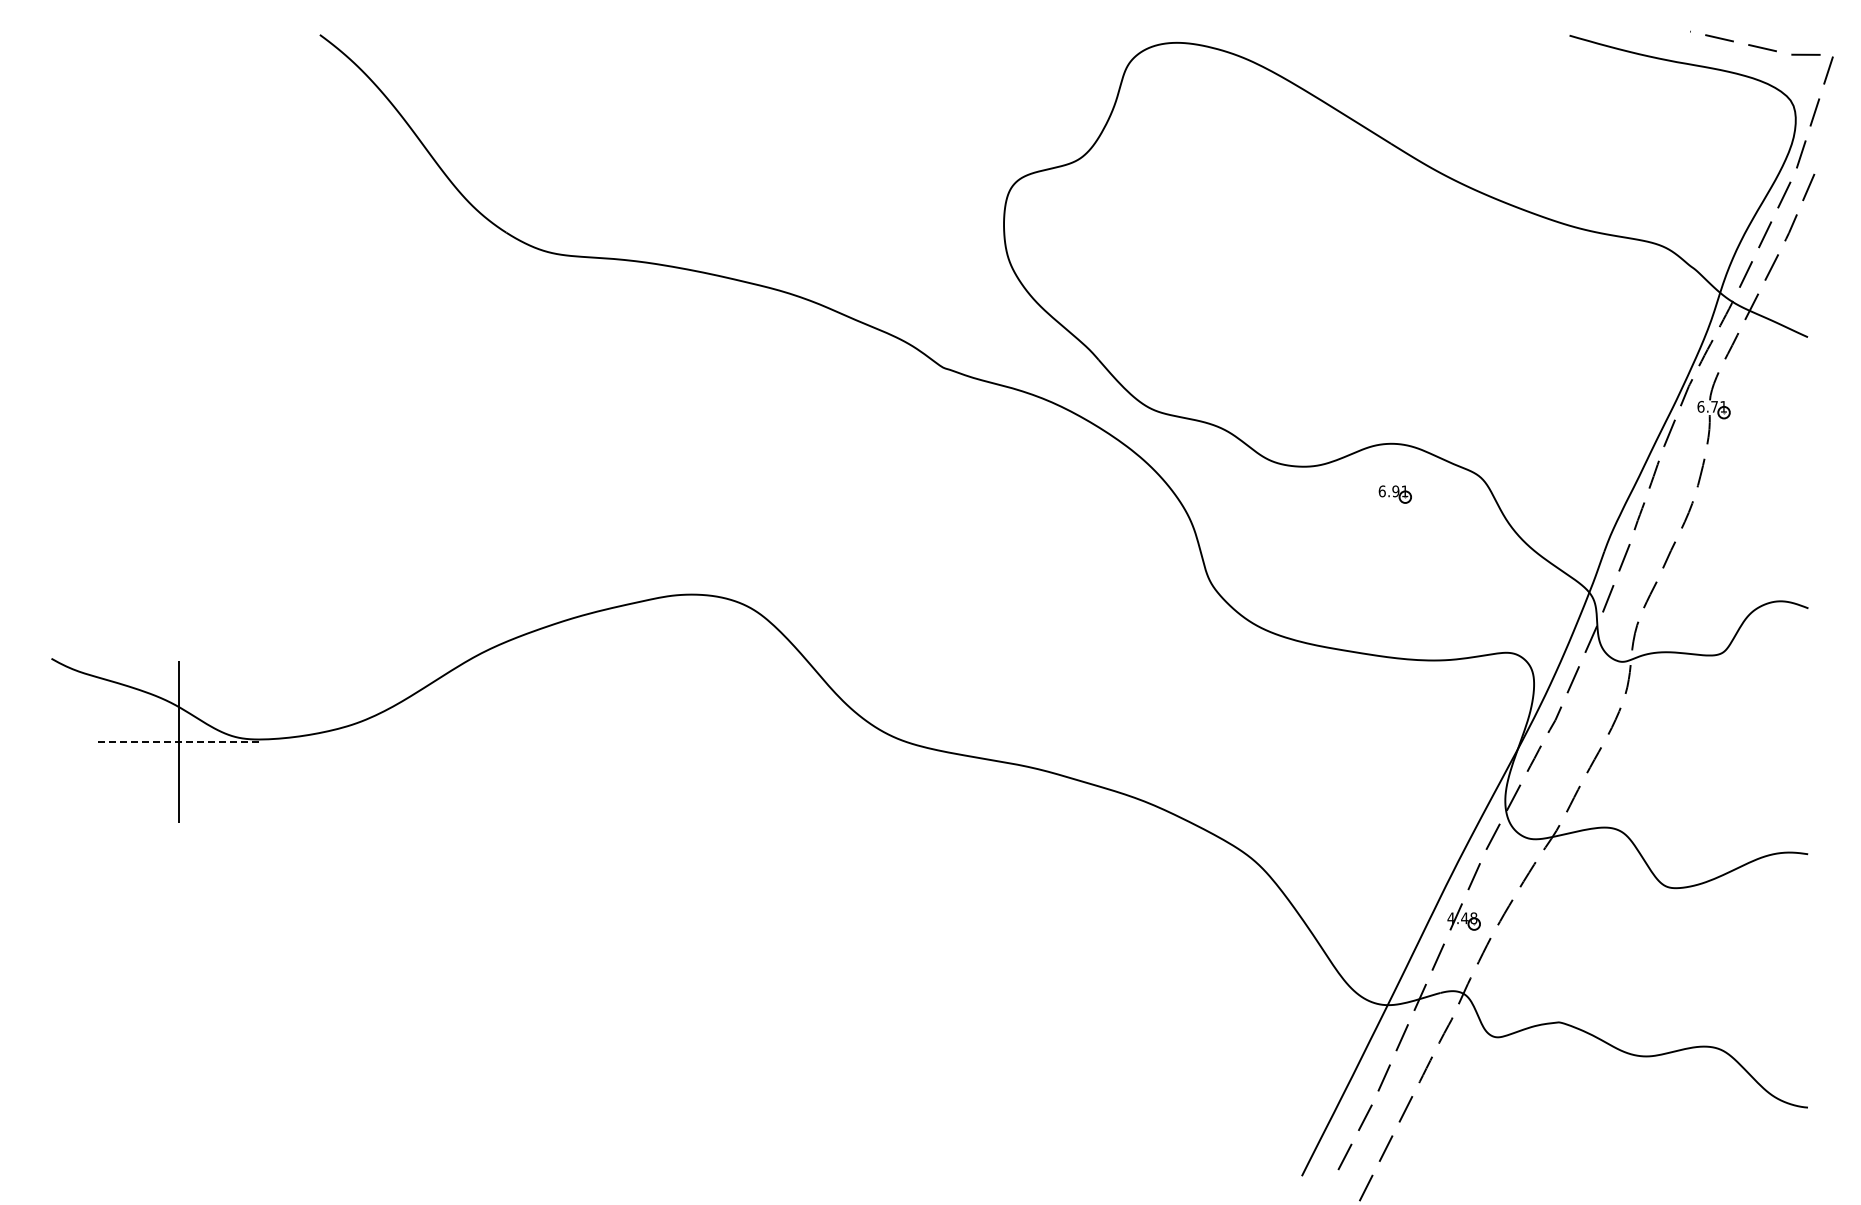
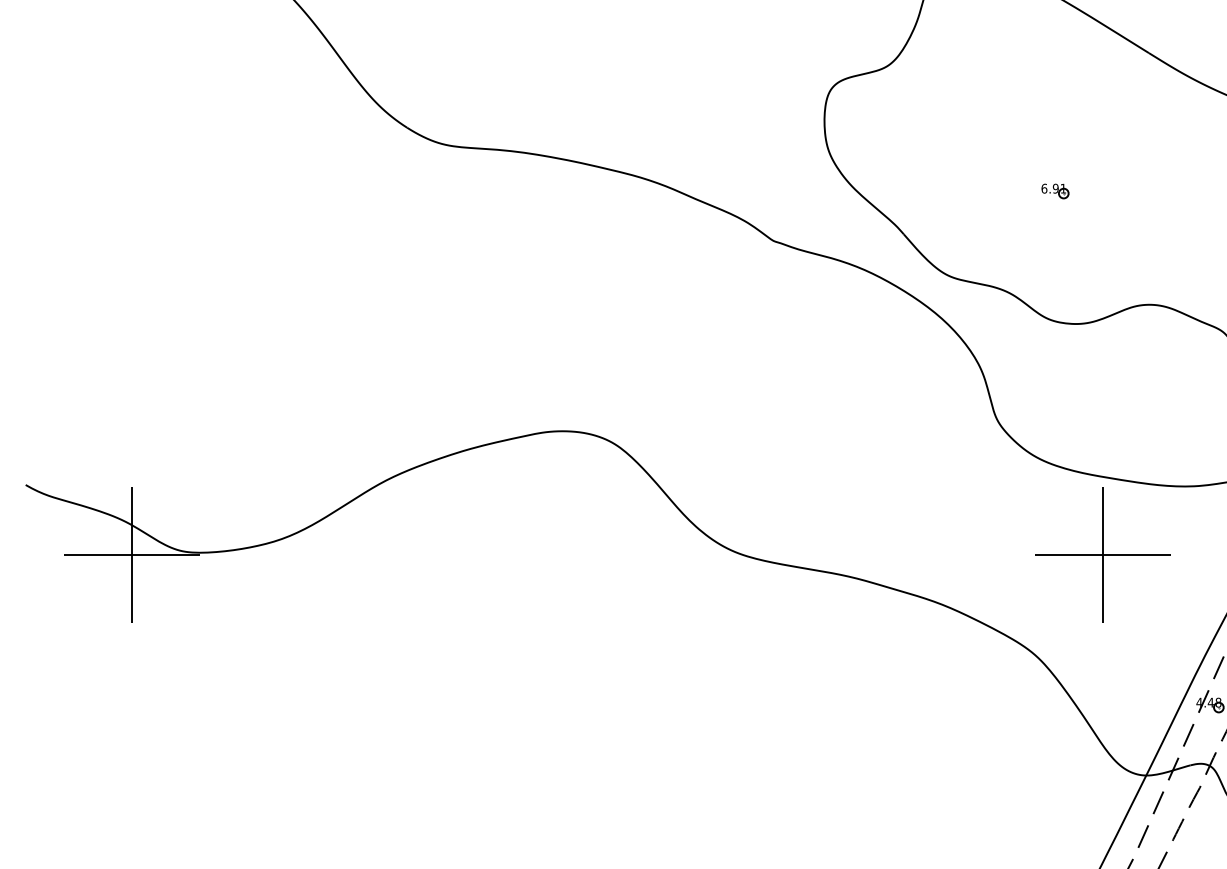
part: (1394, 494) -> (1054, 191), moved
part: (1336, 741) -> (1103, 554), added
line: (178, 742) -> (132, 555), dashed -> solid

